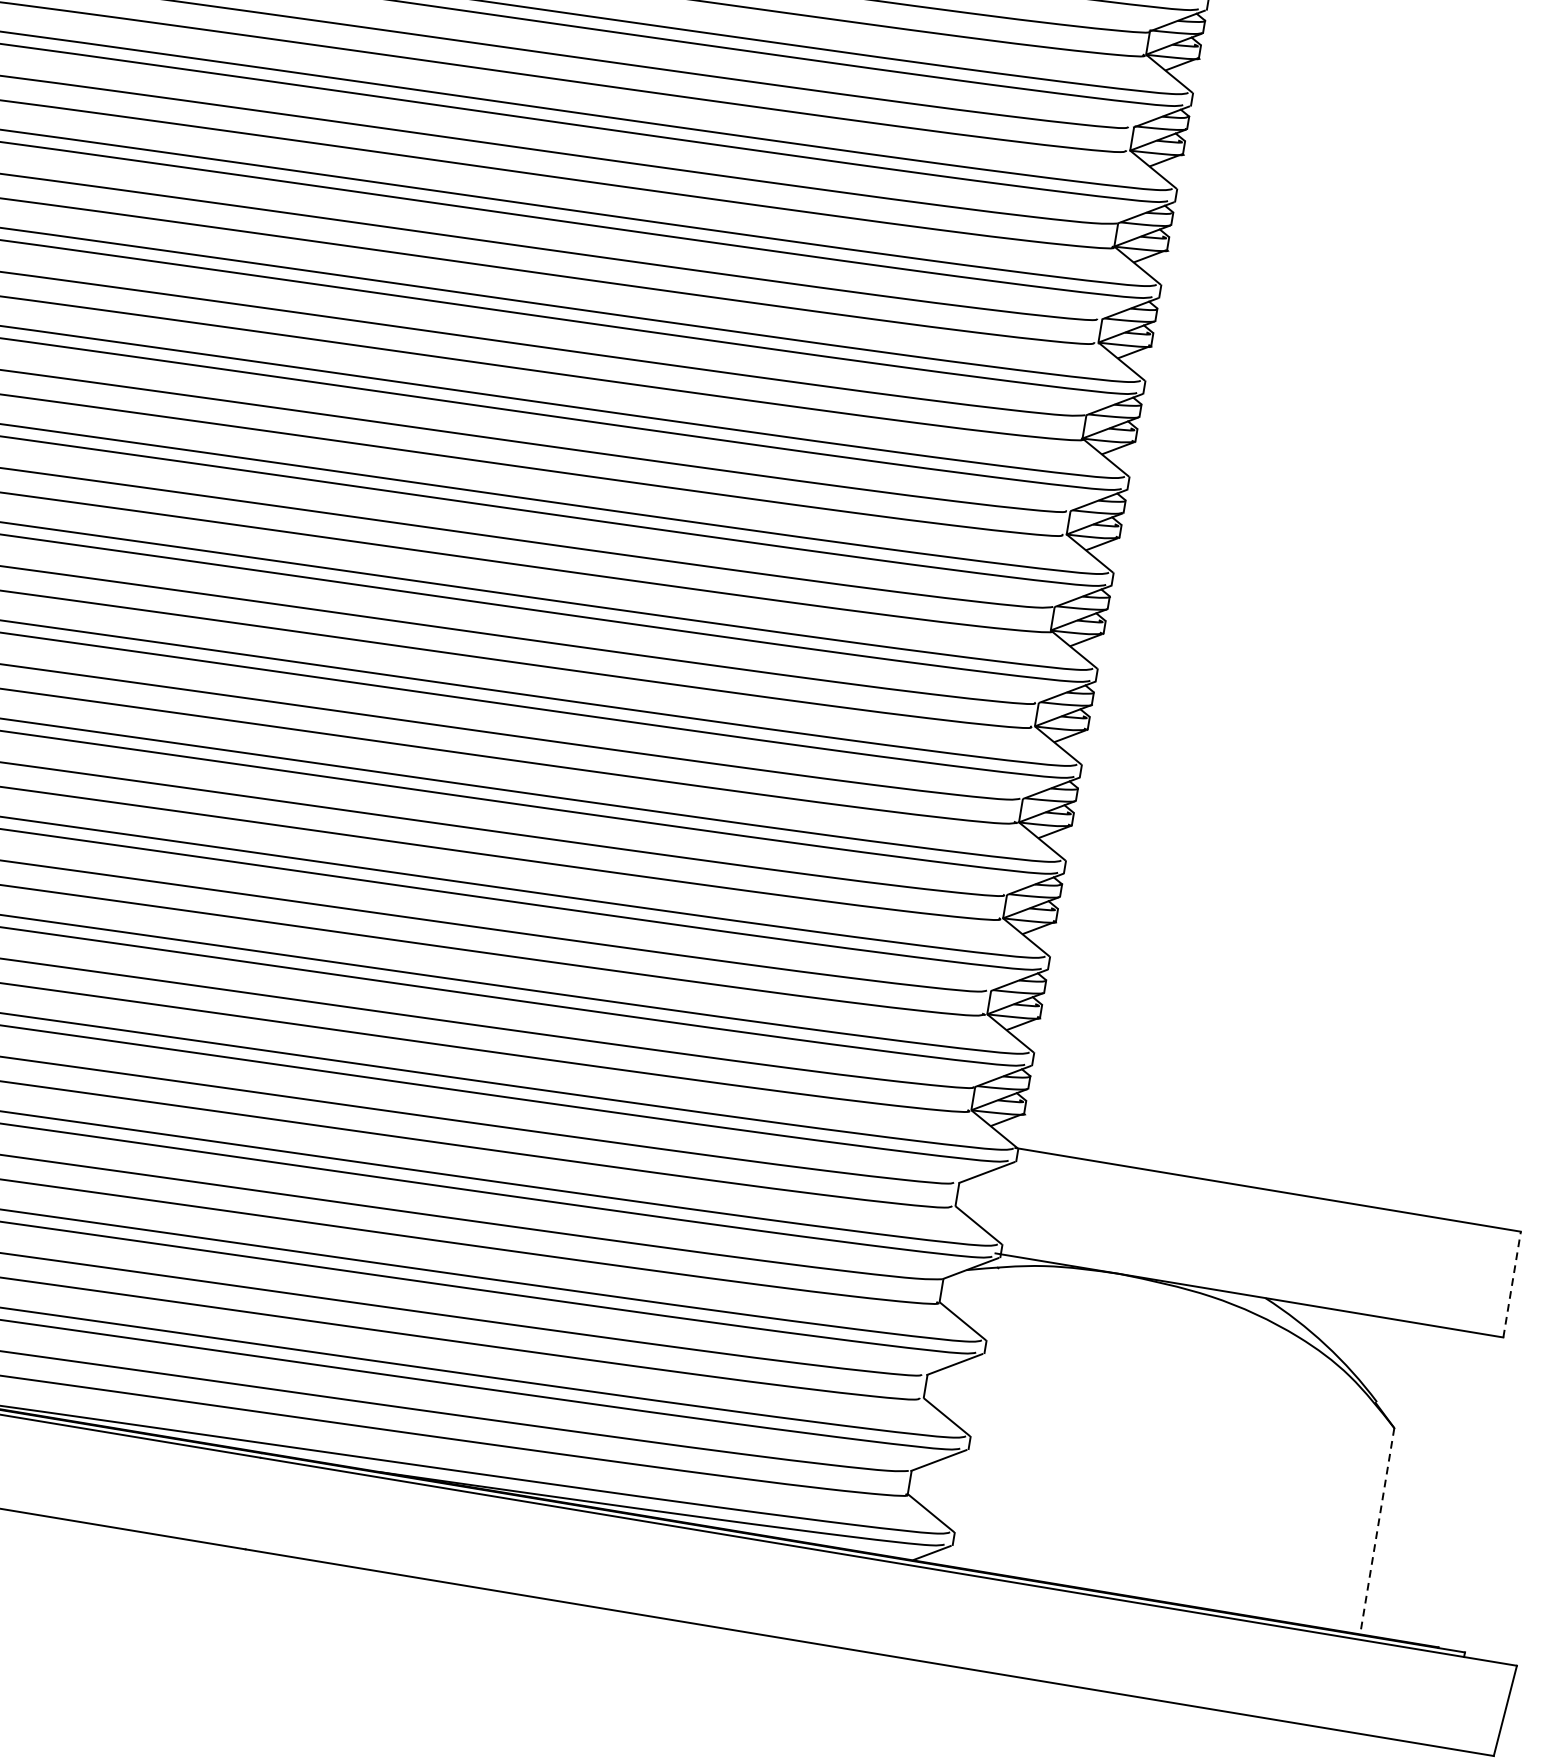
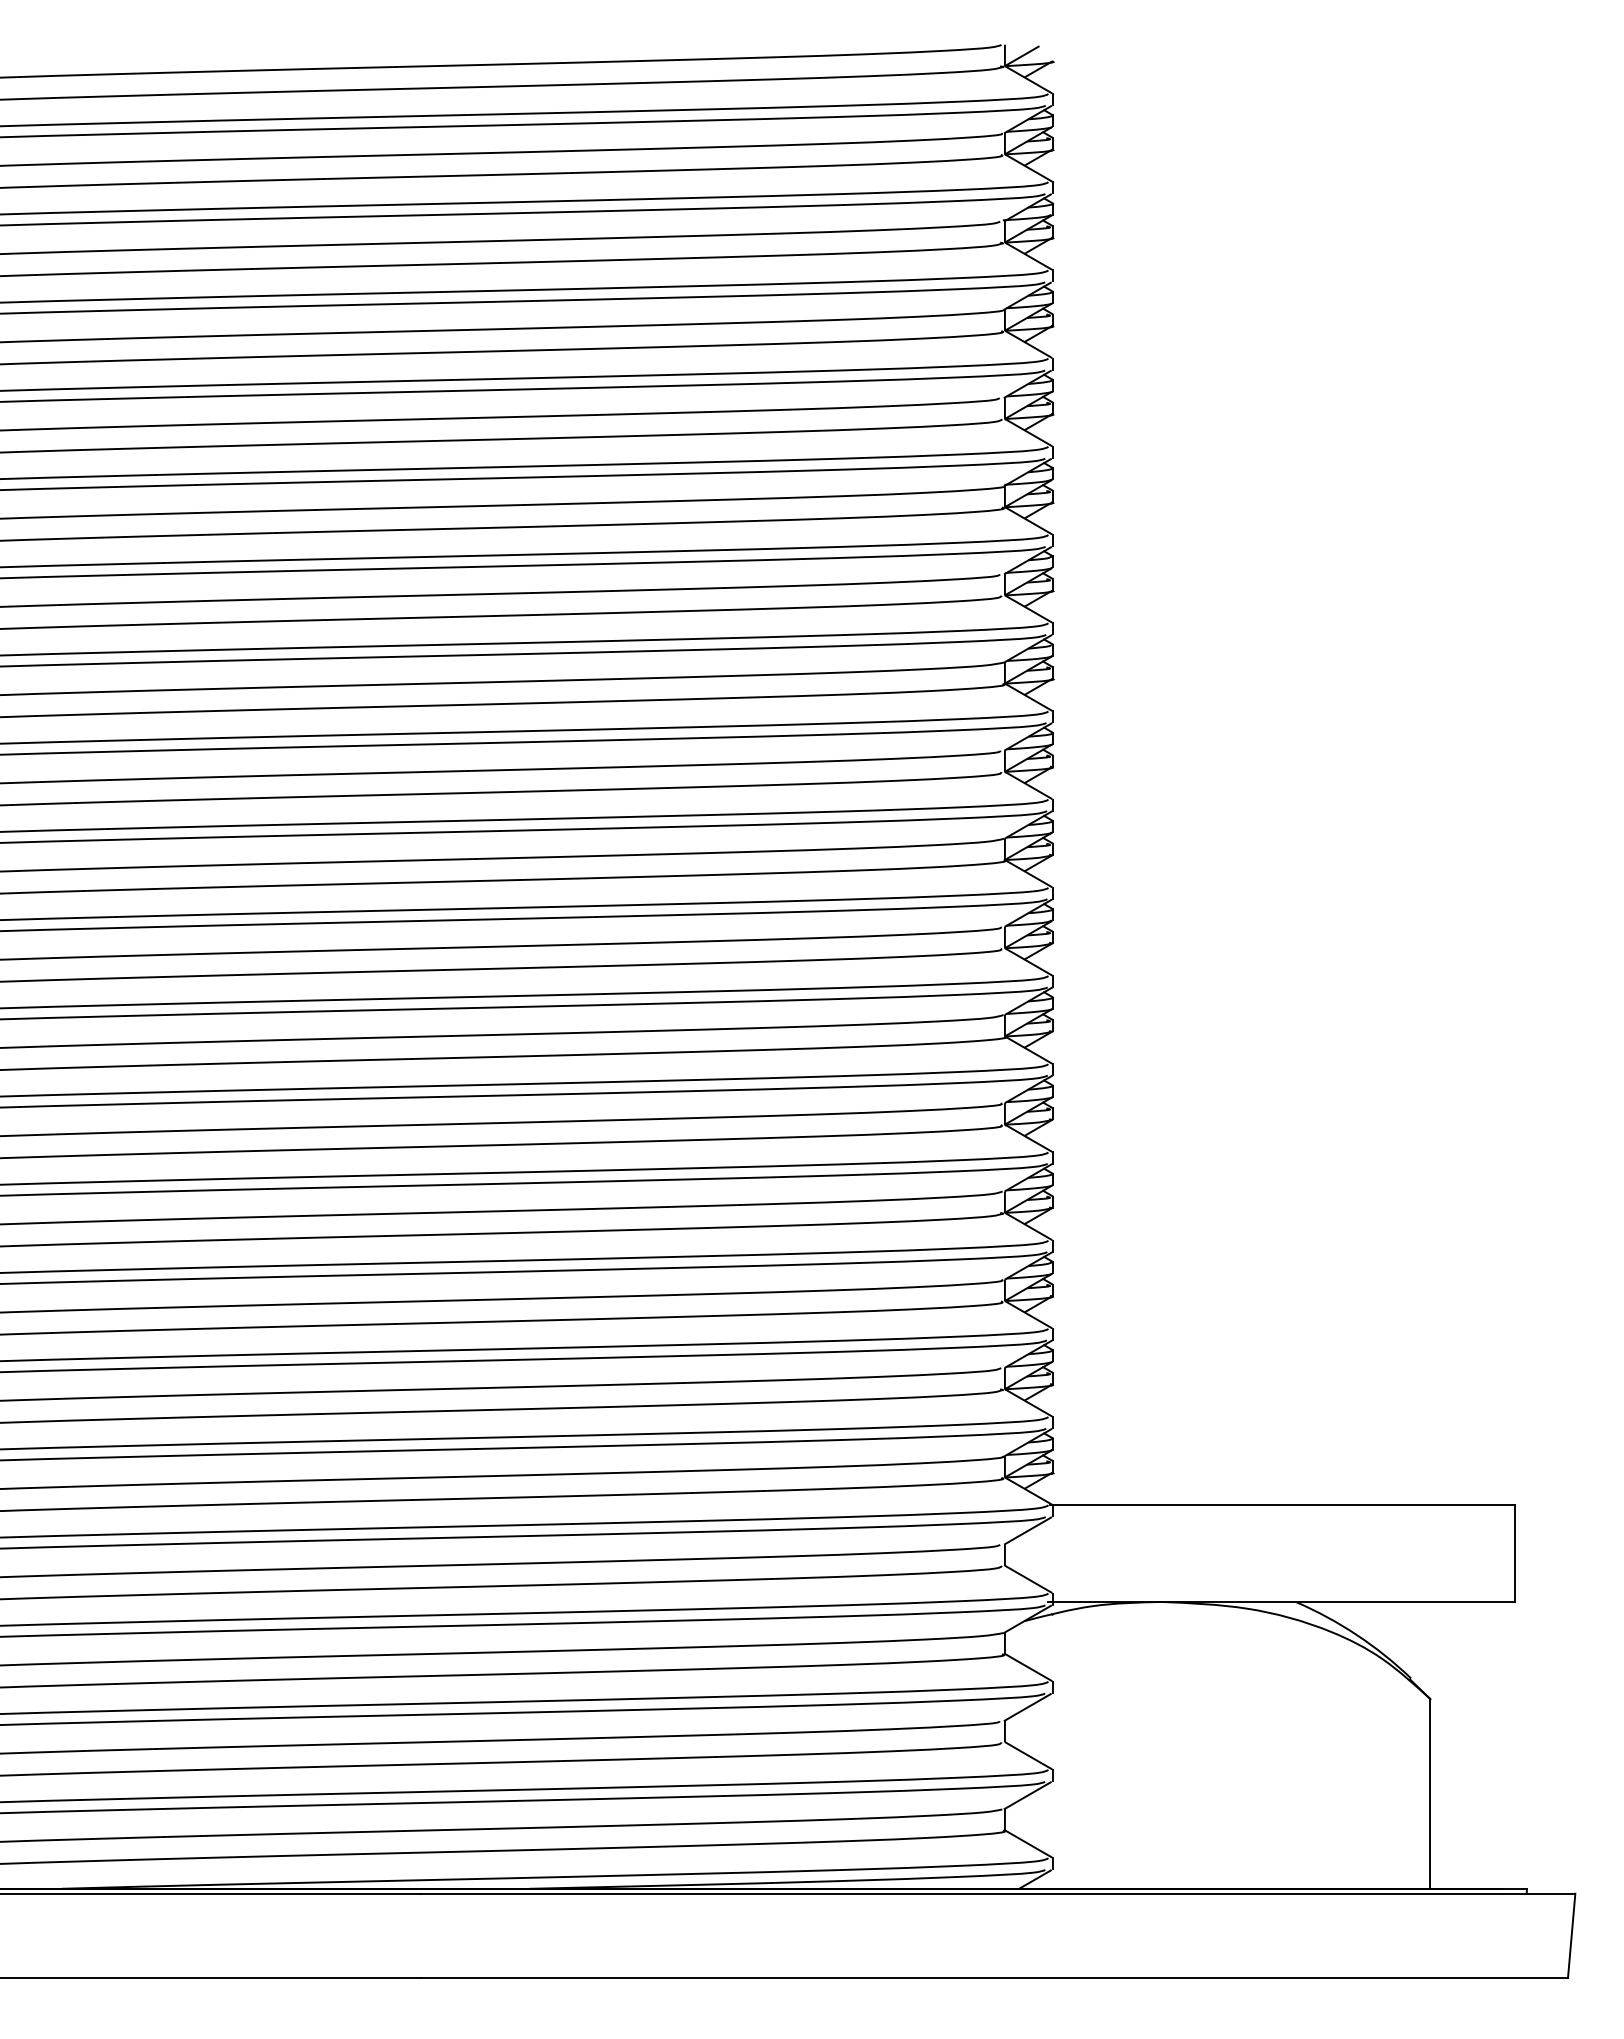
line: (1512, 1284) -> (1514, 1553), dashed -> solid
line: (1377, 1531) -> (1430, 1794), dashed -> solid

